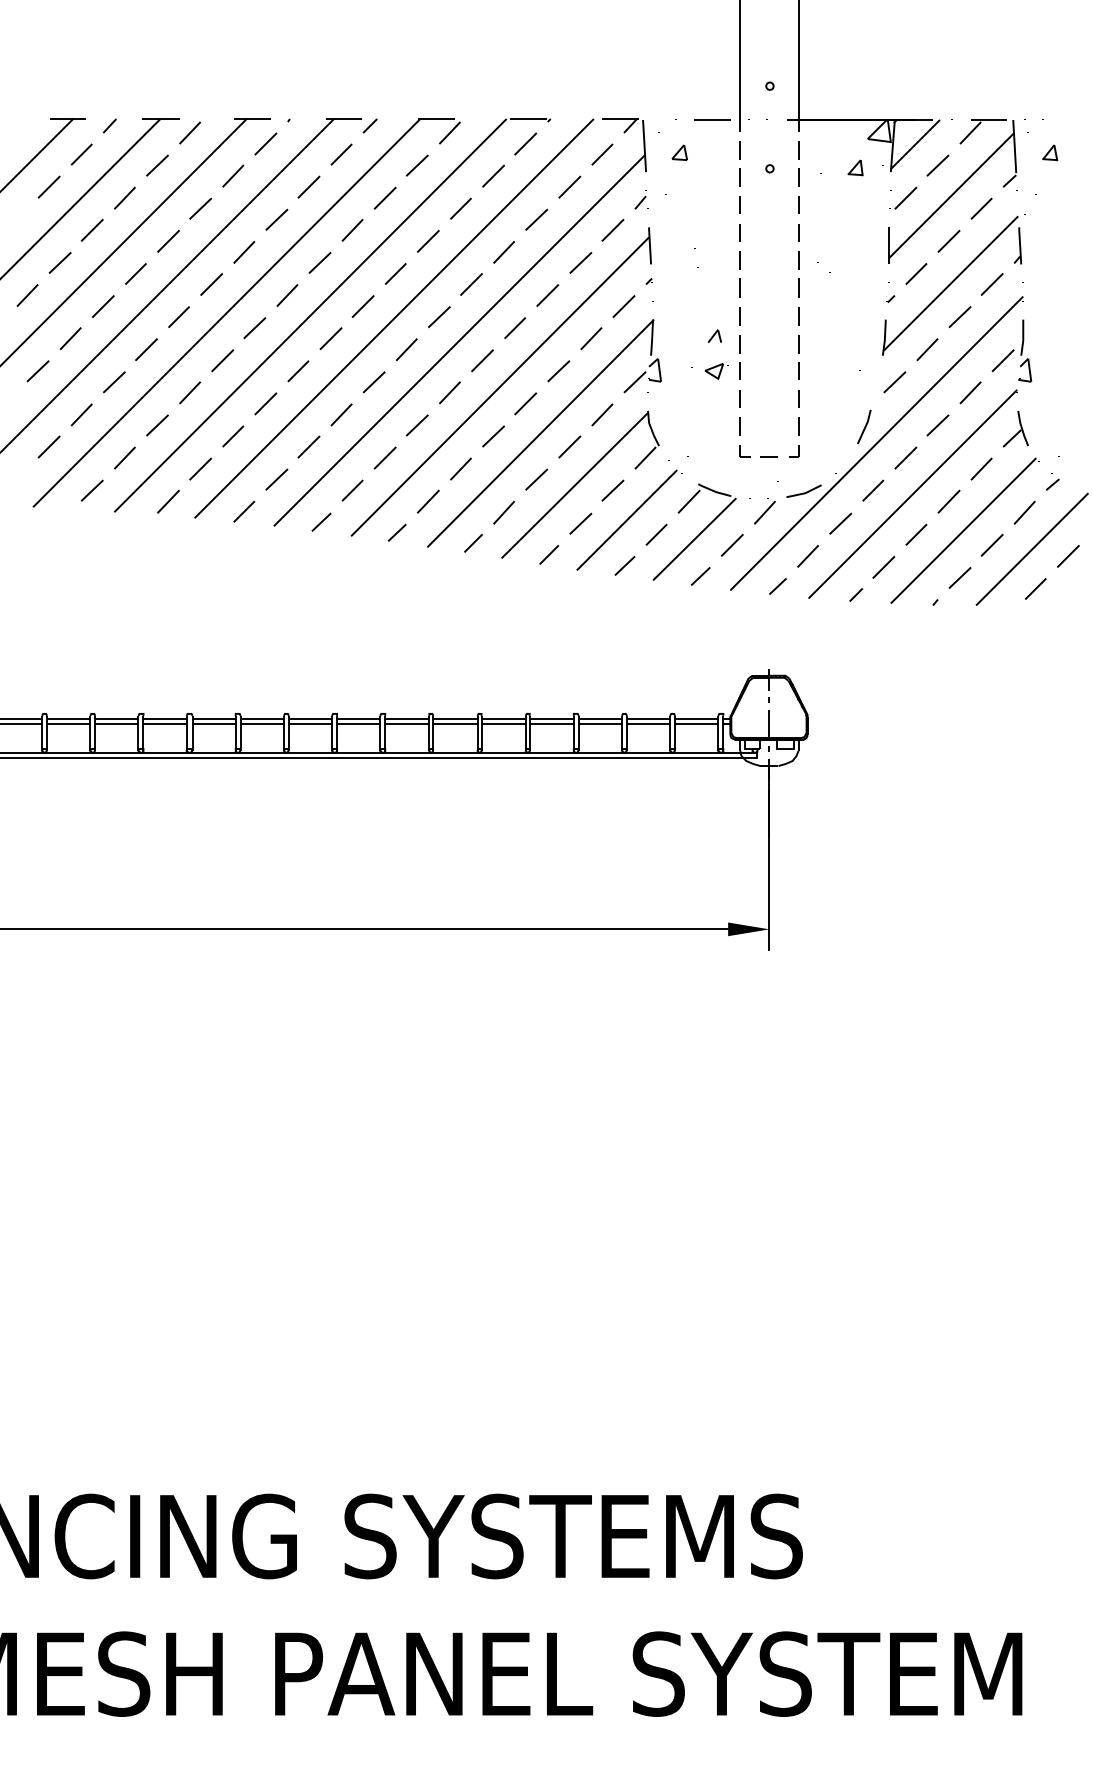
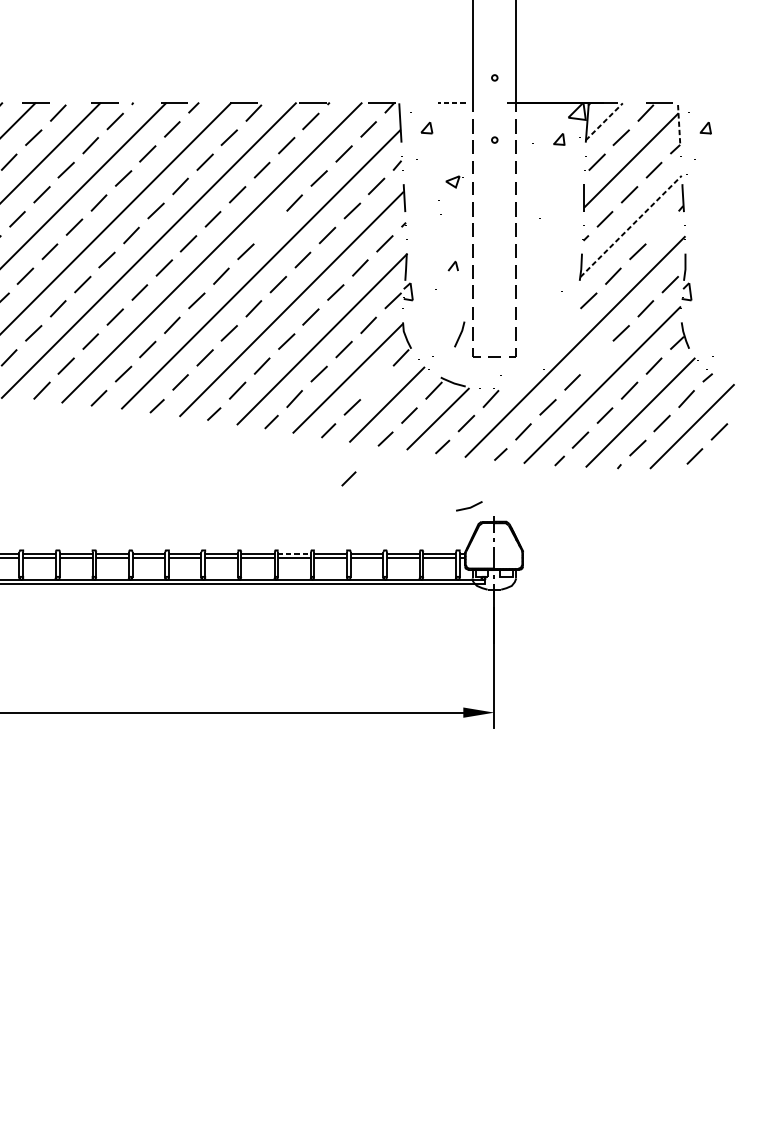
line: (712, 119) -> (451, 102), solid -> dashed
line: (915, 144) -> (604, 121), solid -> dashed
line: (1014, 146) -> (678, 123), solid -> dashed
line: (951, 283) -> (631, 226), solid -> dashed
line: (471, 284) -> (270, 227), removed
line: (991, 284) -> (661, 227), removed
part: (716, 371) -> (454, 182), moved
line: (864, 426) -> (459, 334), moved
line: (905, 457) -> (596, 357), removed
line: (612, 490) -> (376, 382), removed
line: (803, 492) -> (468, 507), moved
line: (576, 618) -> (349, 478), added
line: (504, 718) -> (294, 553), solid -> dashed

